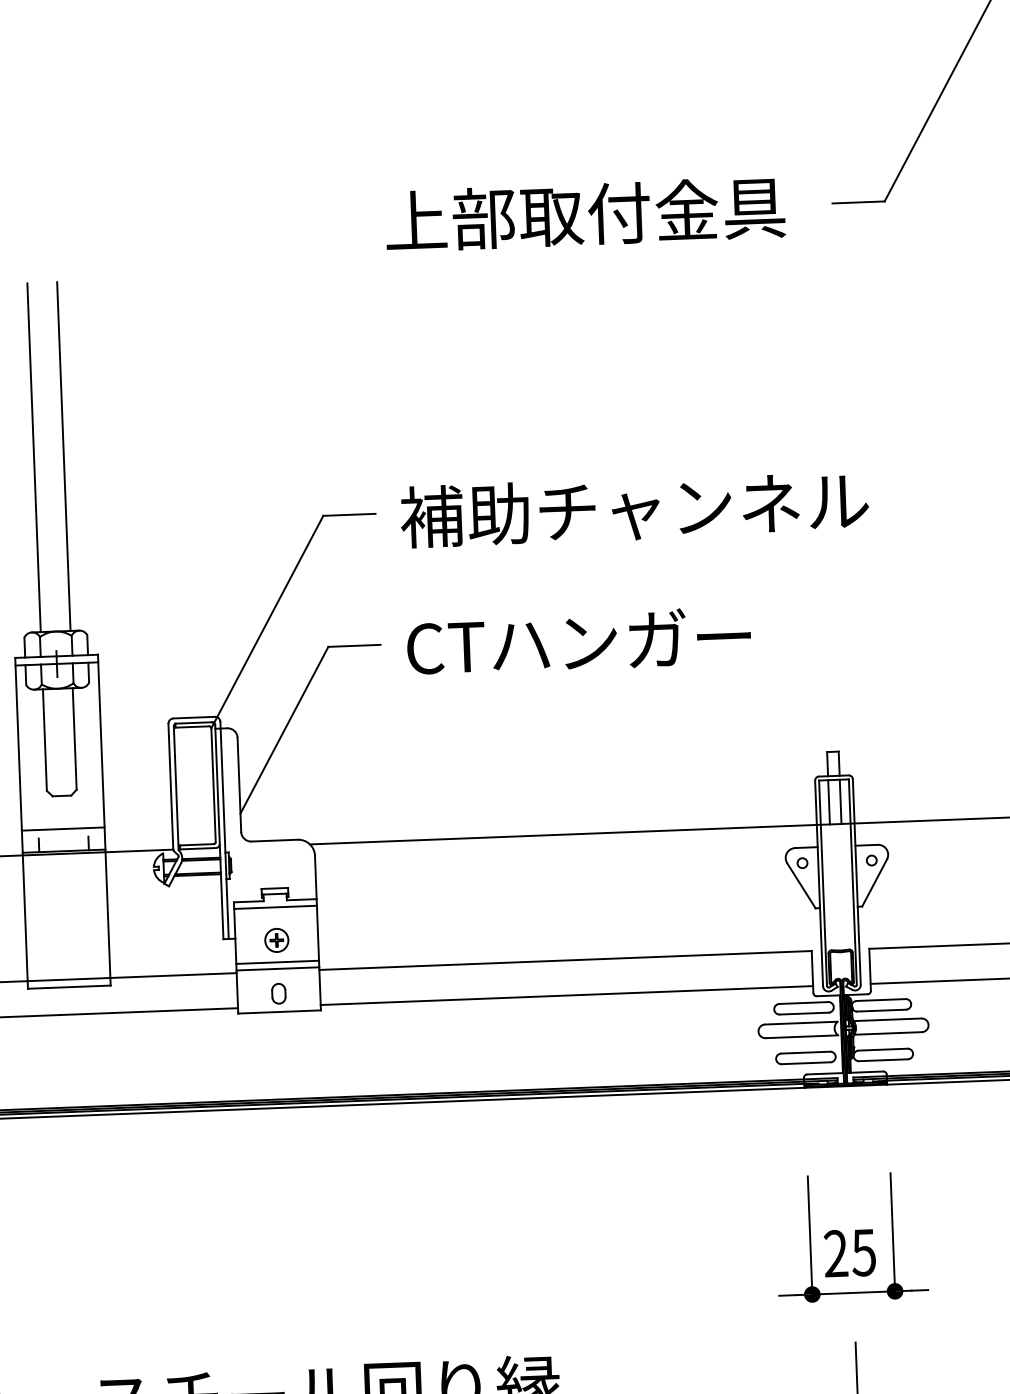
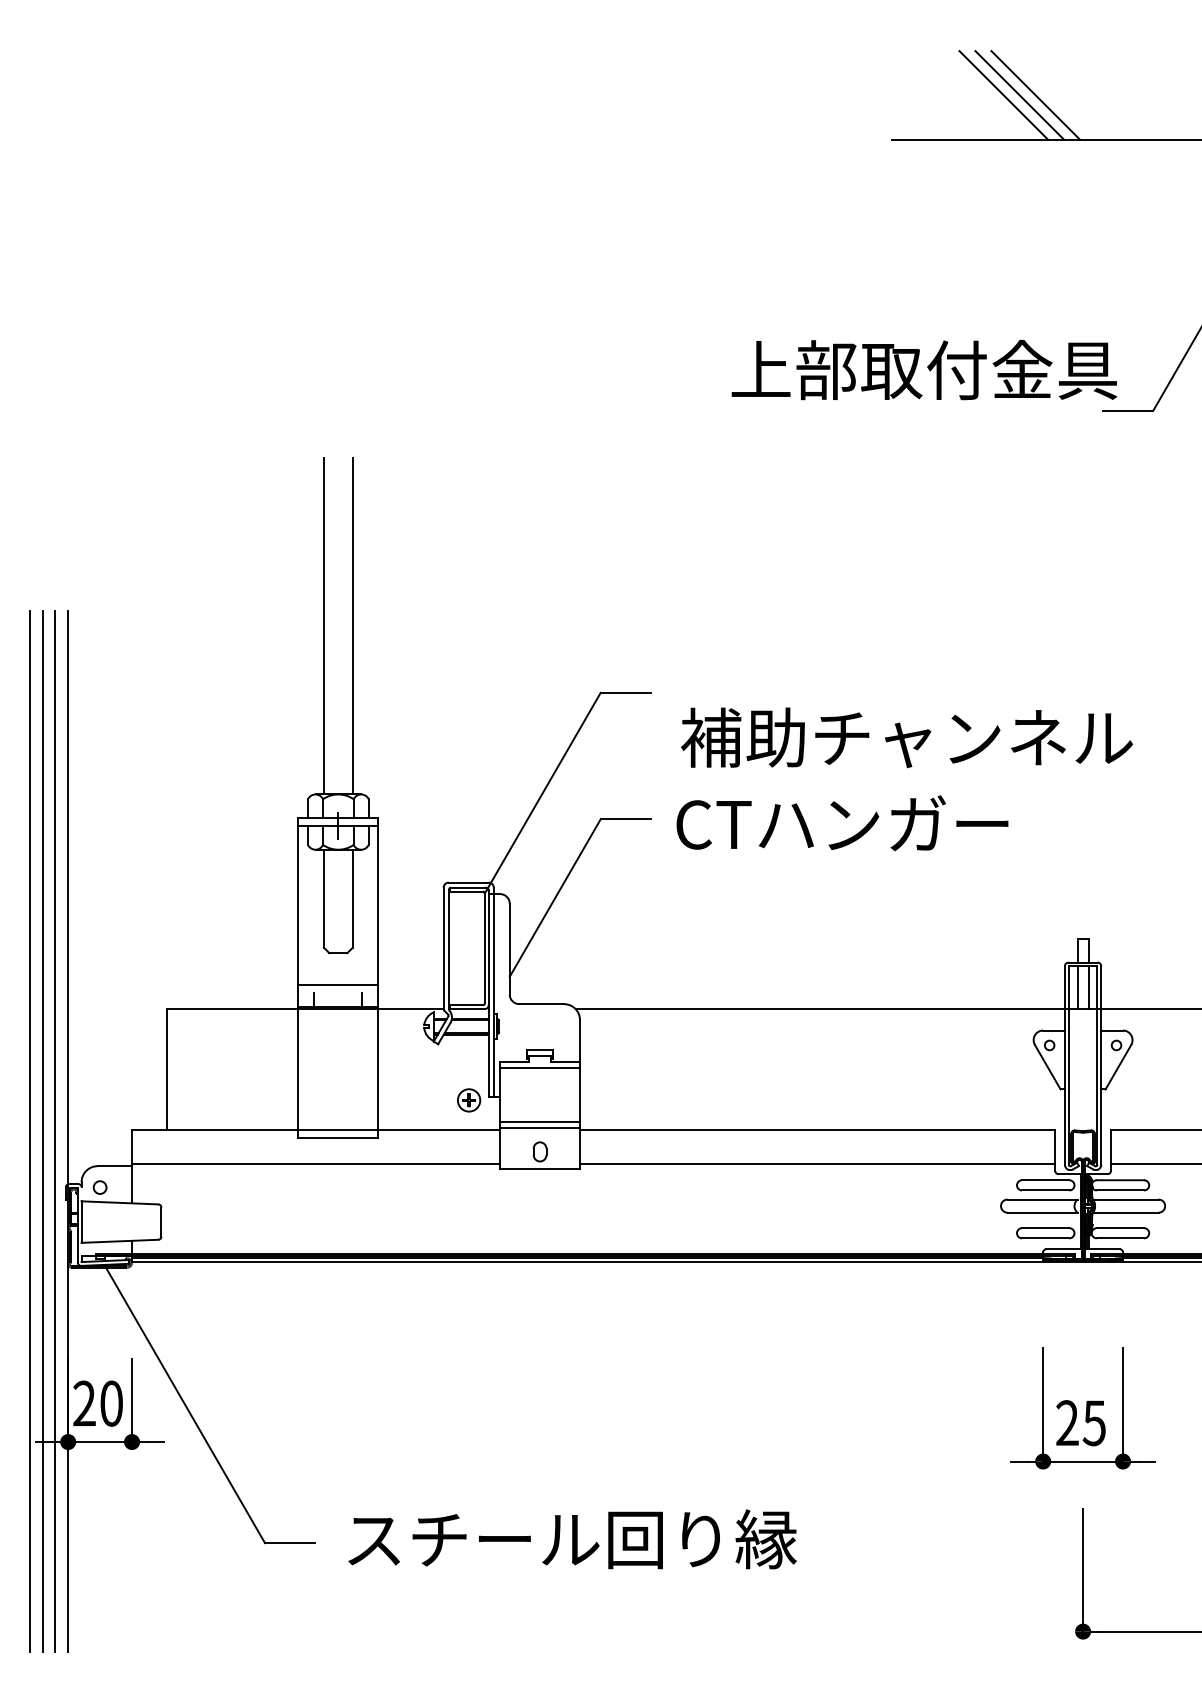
text: (585, 214) -> (924, 370), moved
text: (634, 508) -> (906, 737), moved
part: (277, 940) -> (469, 1100), moved

